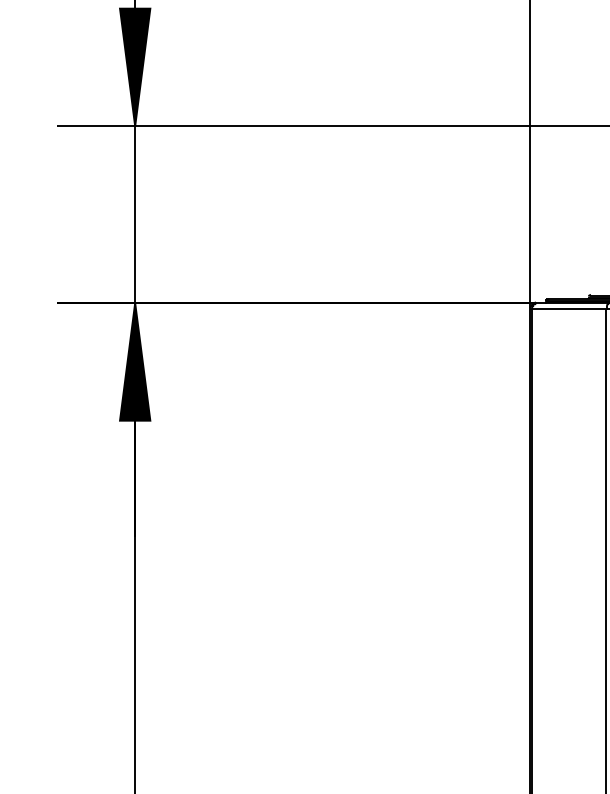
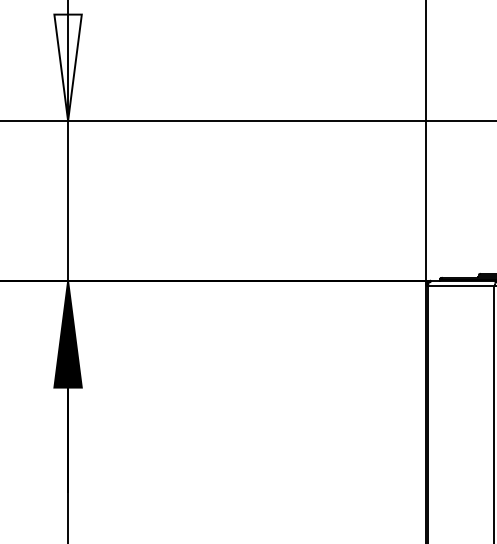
fill: (135, 67) -> (68, 67), removed

